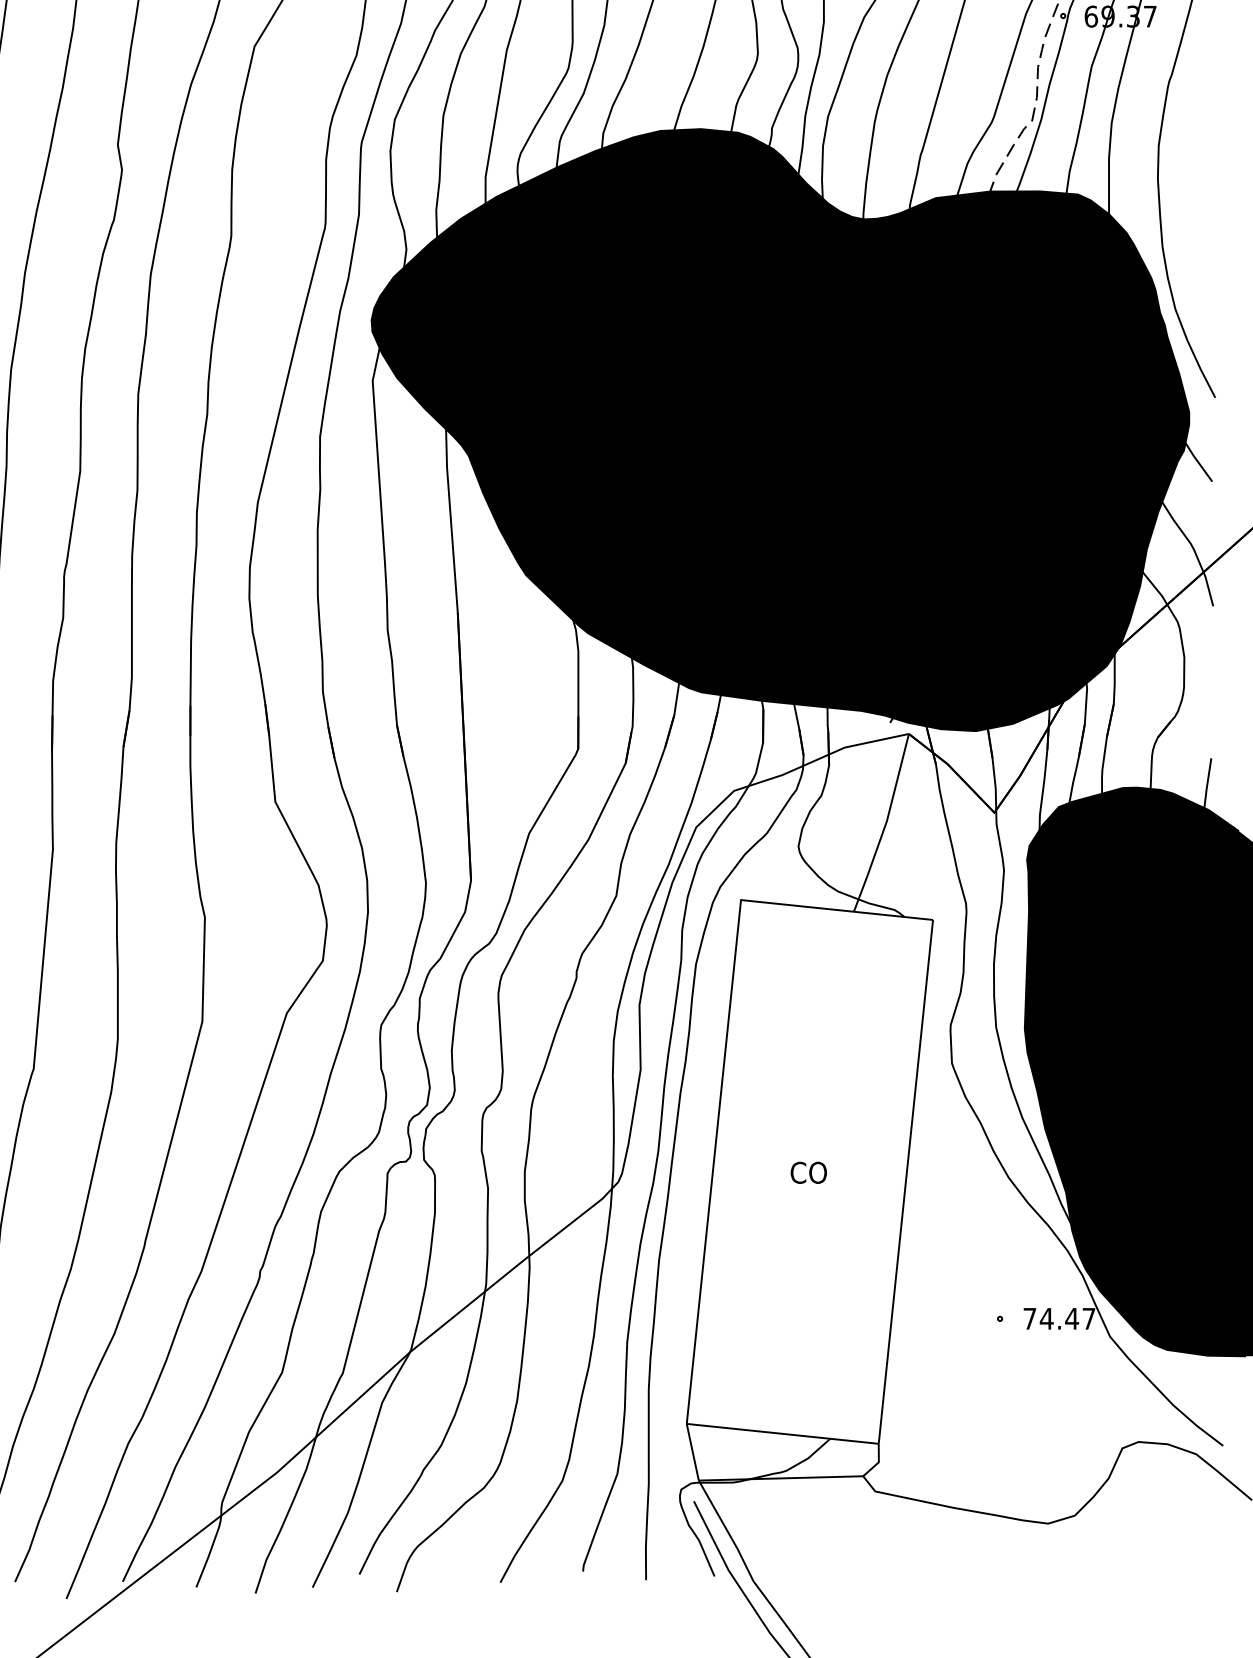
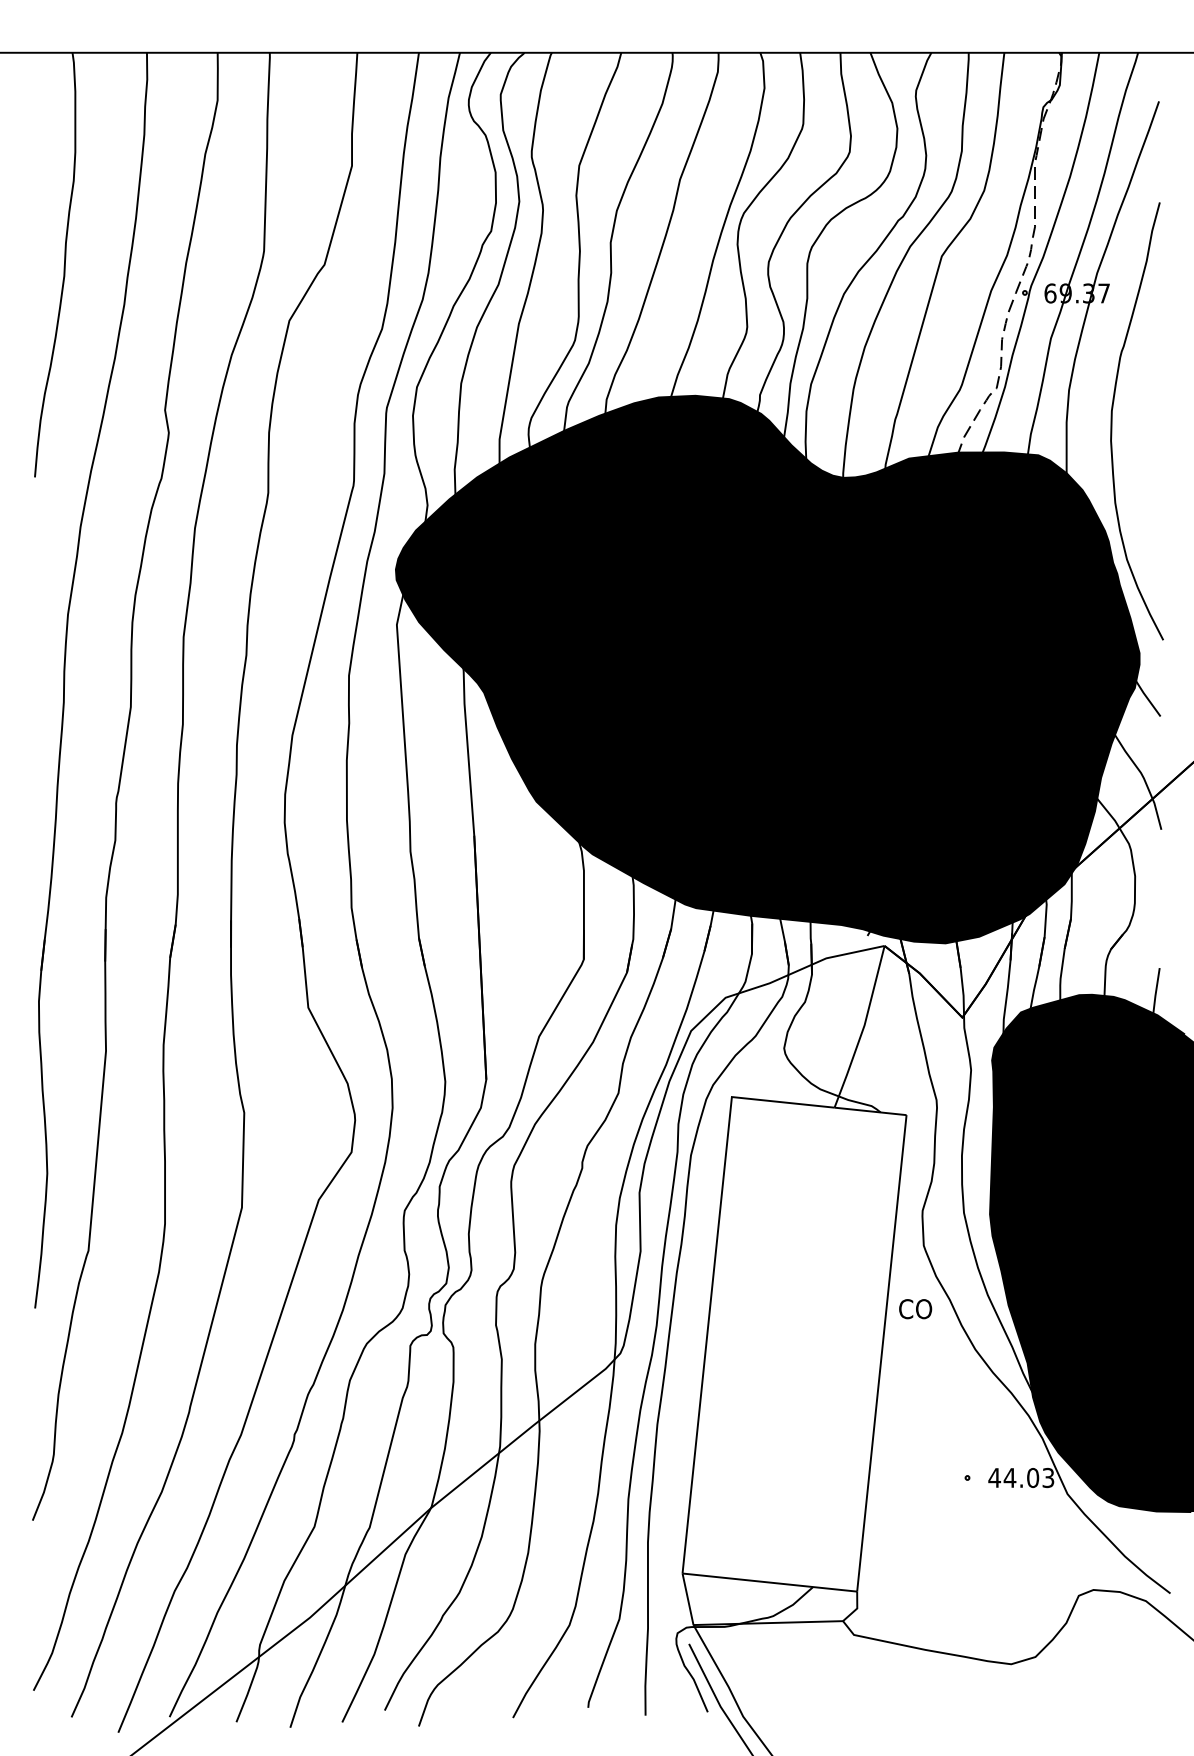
text: (808, 1173) -> (915, 1309), moved
text: (1059, 1318) -> (1021, 1477), 74.47 -> 44.03

